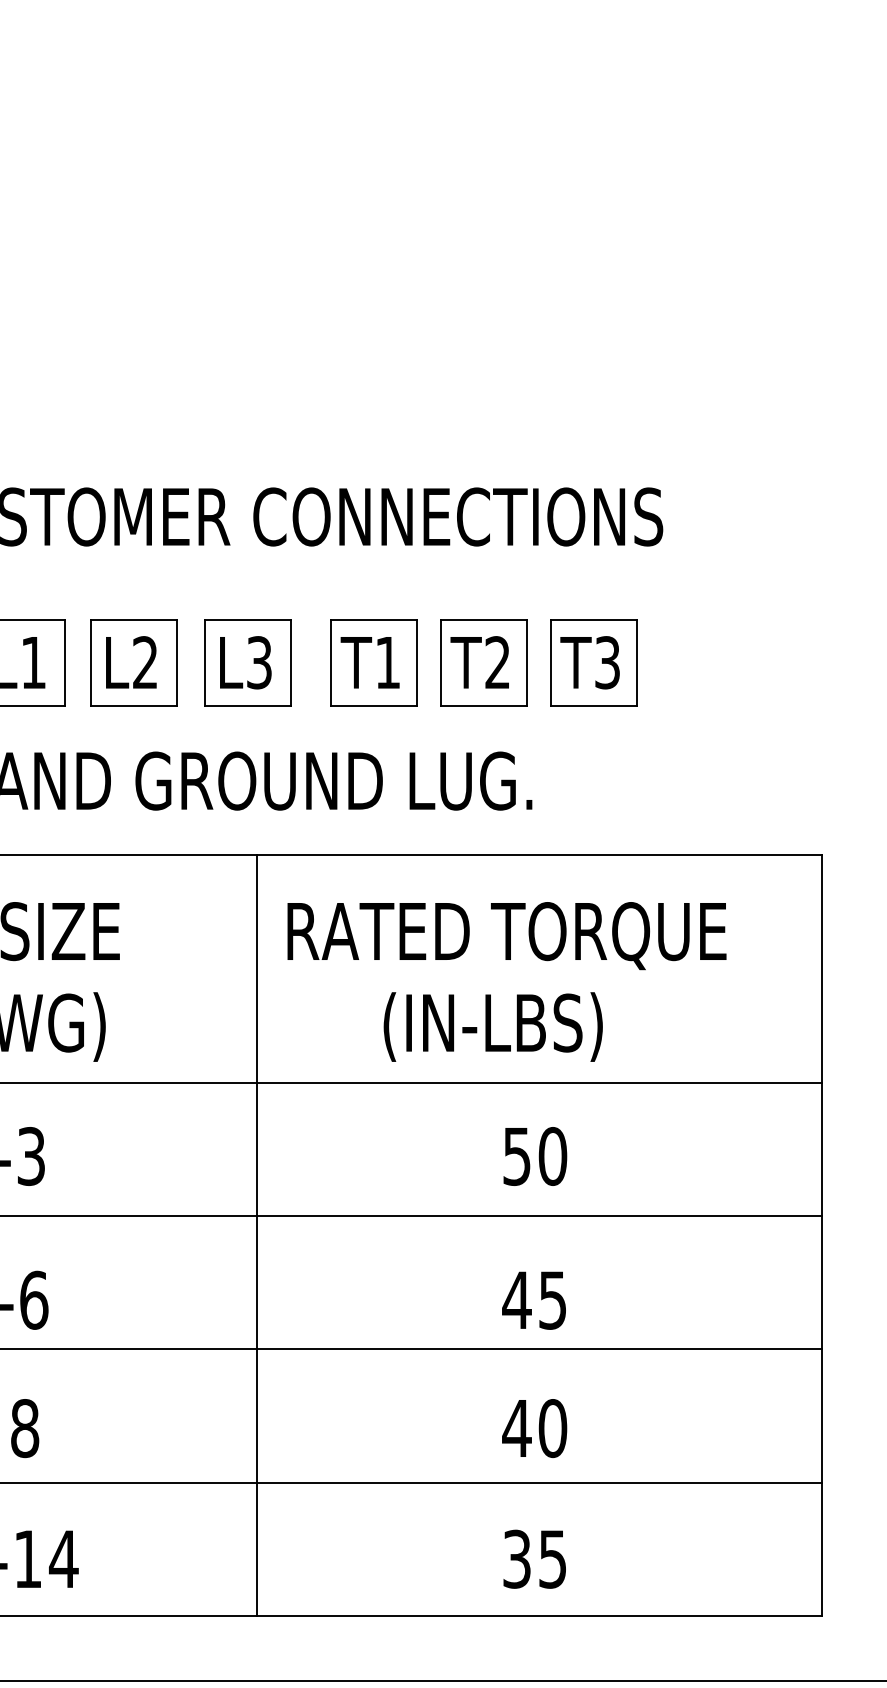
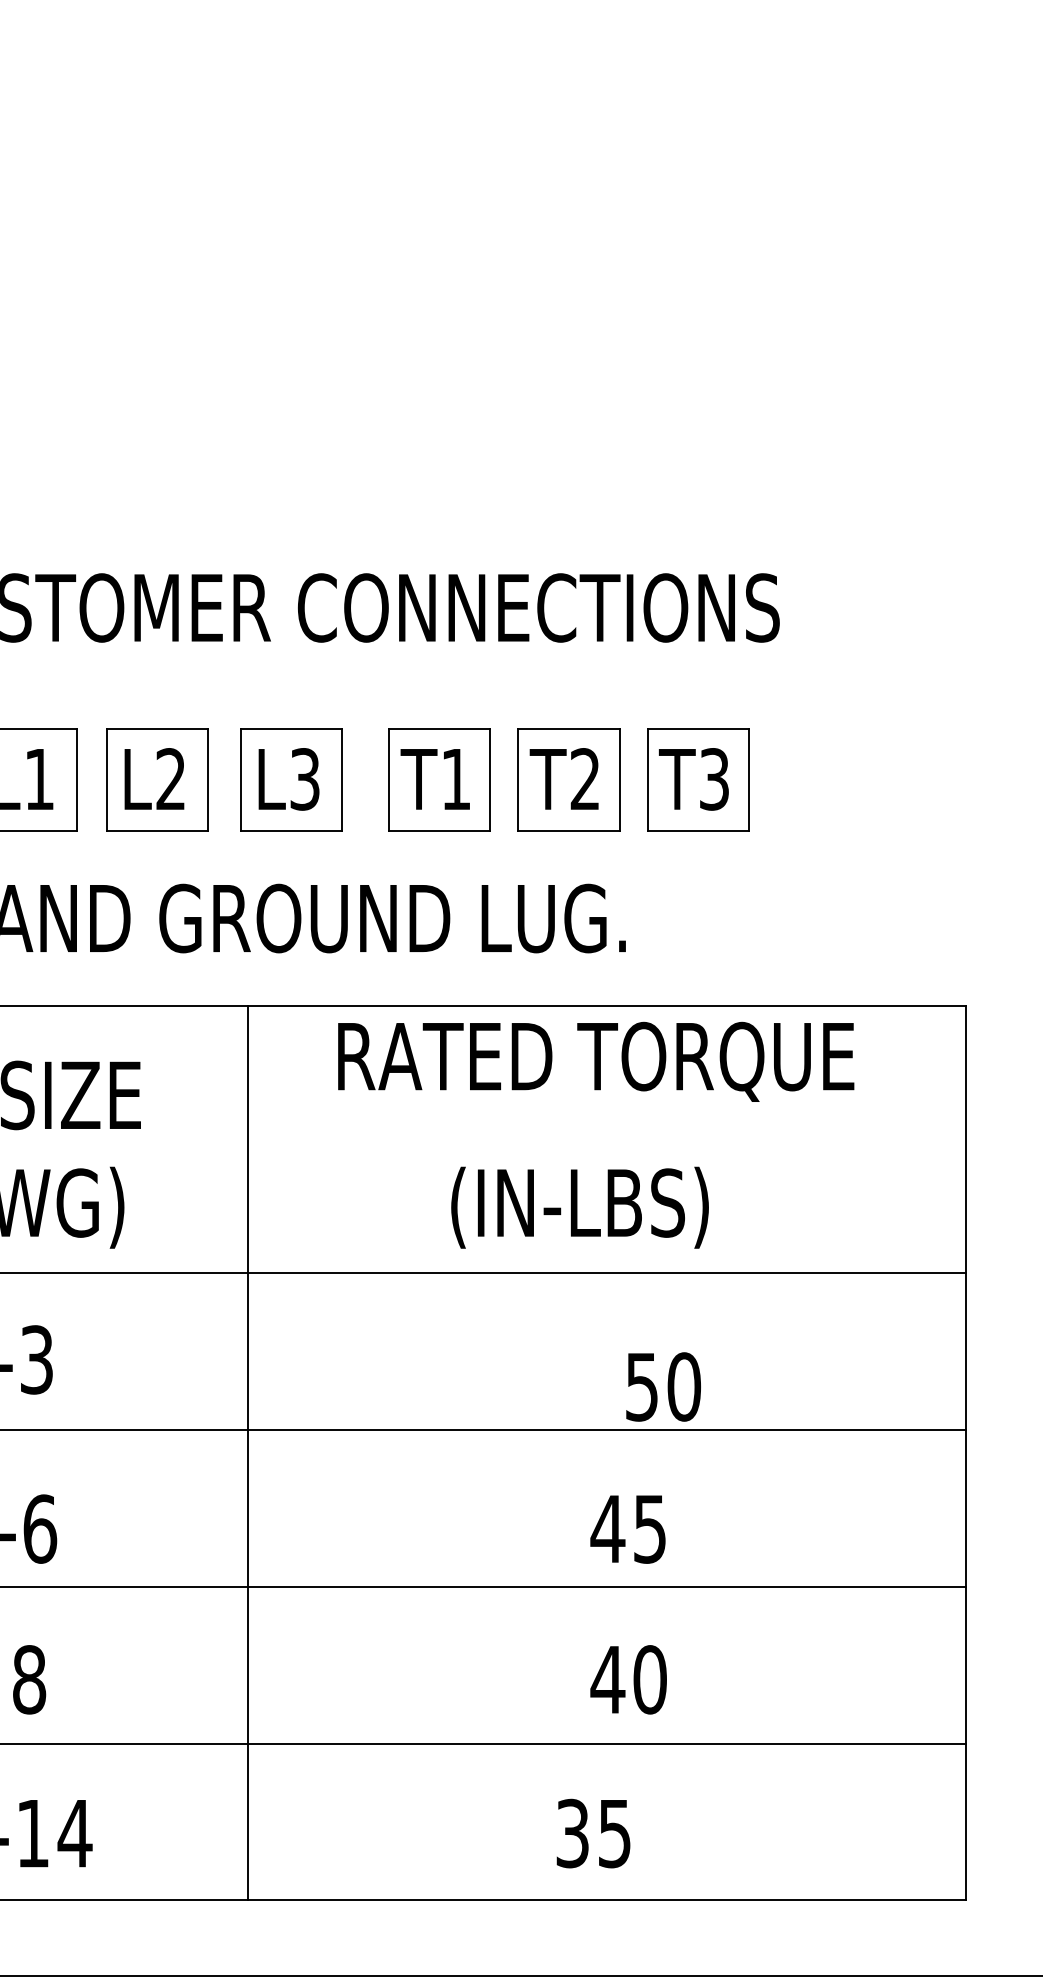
text: (506, 936) -> (595, 1062), moved
text: (535, 1156) -> (663, 1387), moved
line: (256, 1235) -> (247, 1452), moved
text: (534, 1558) -> (593, 1832), moved

